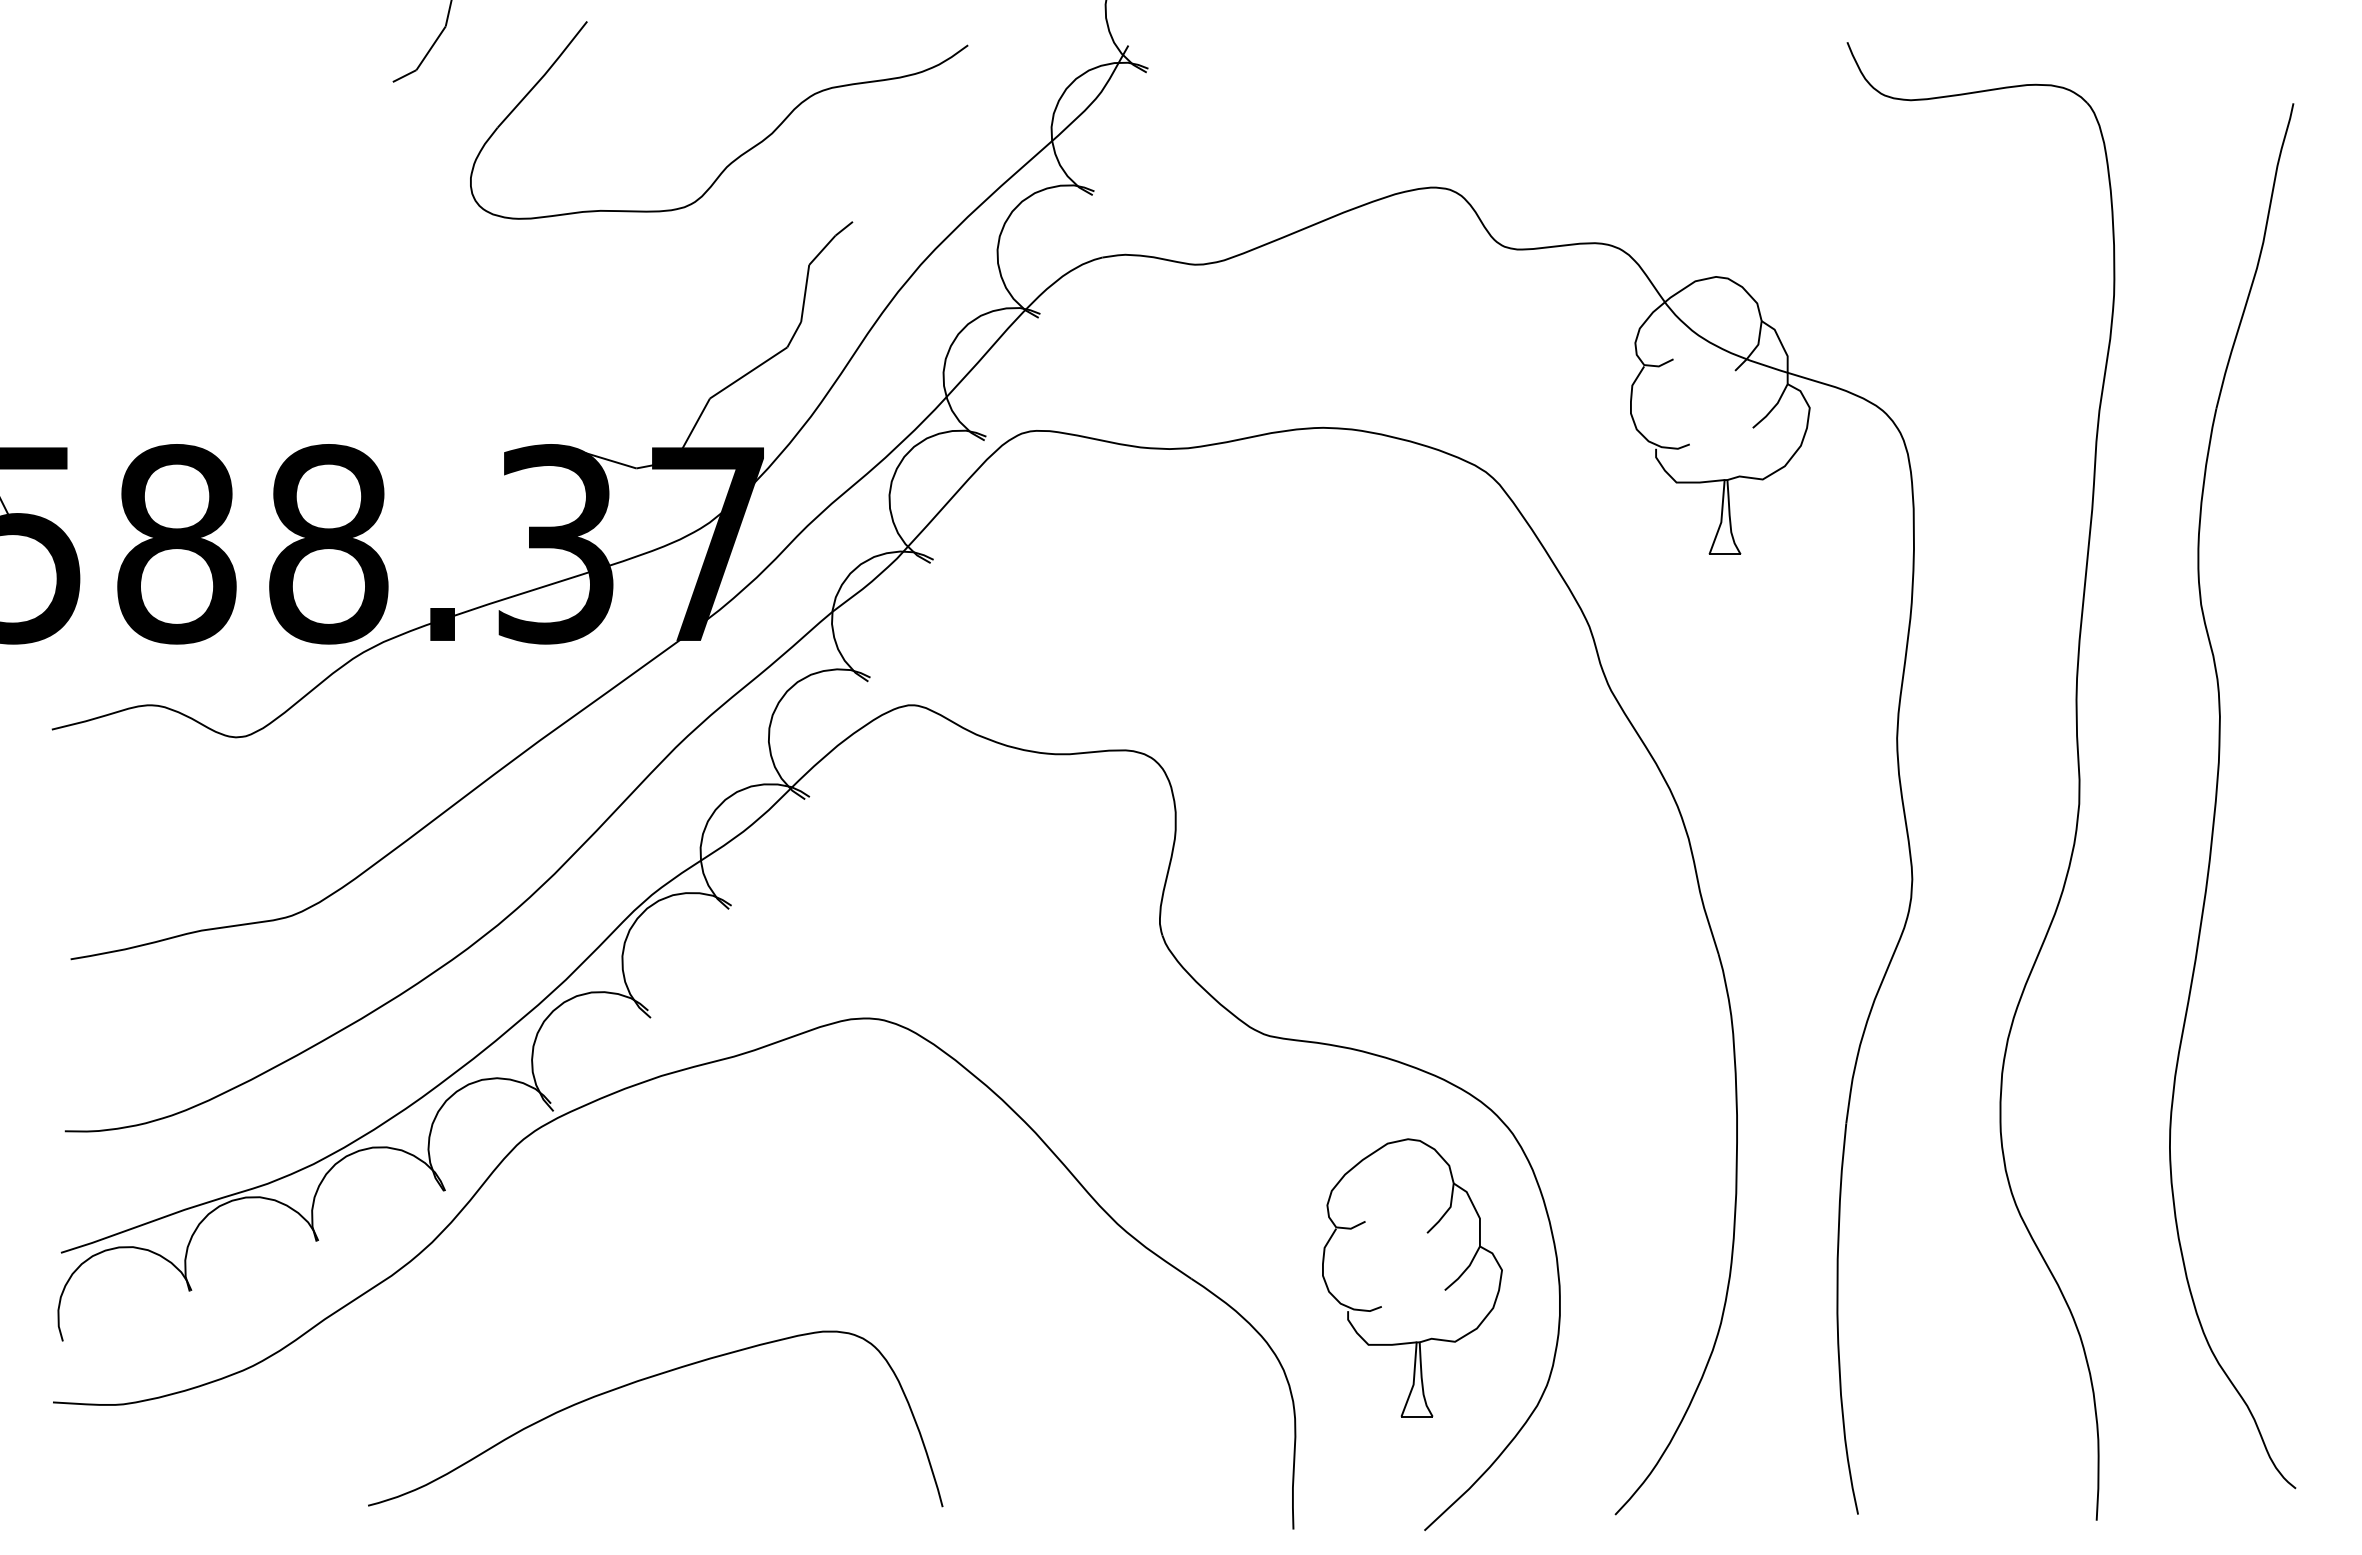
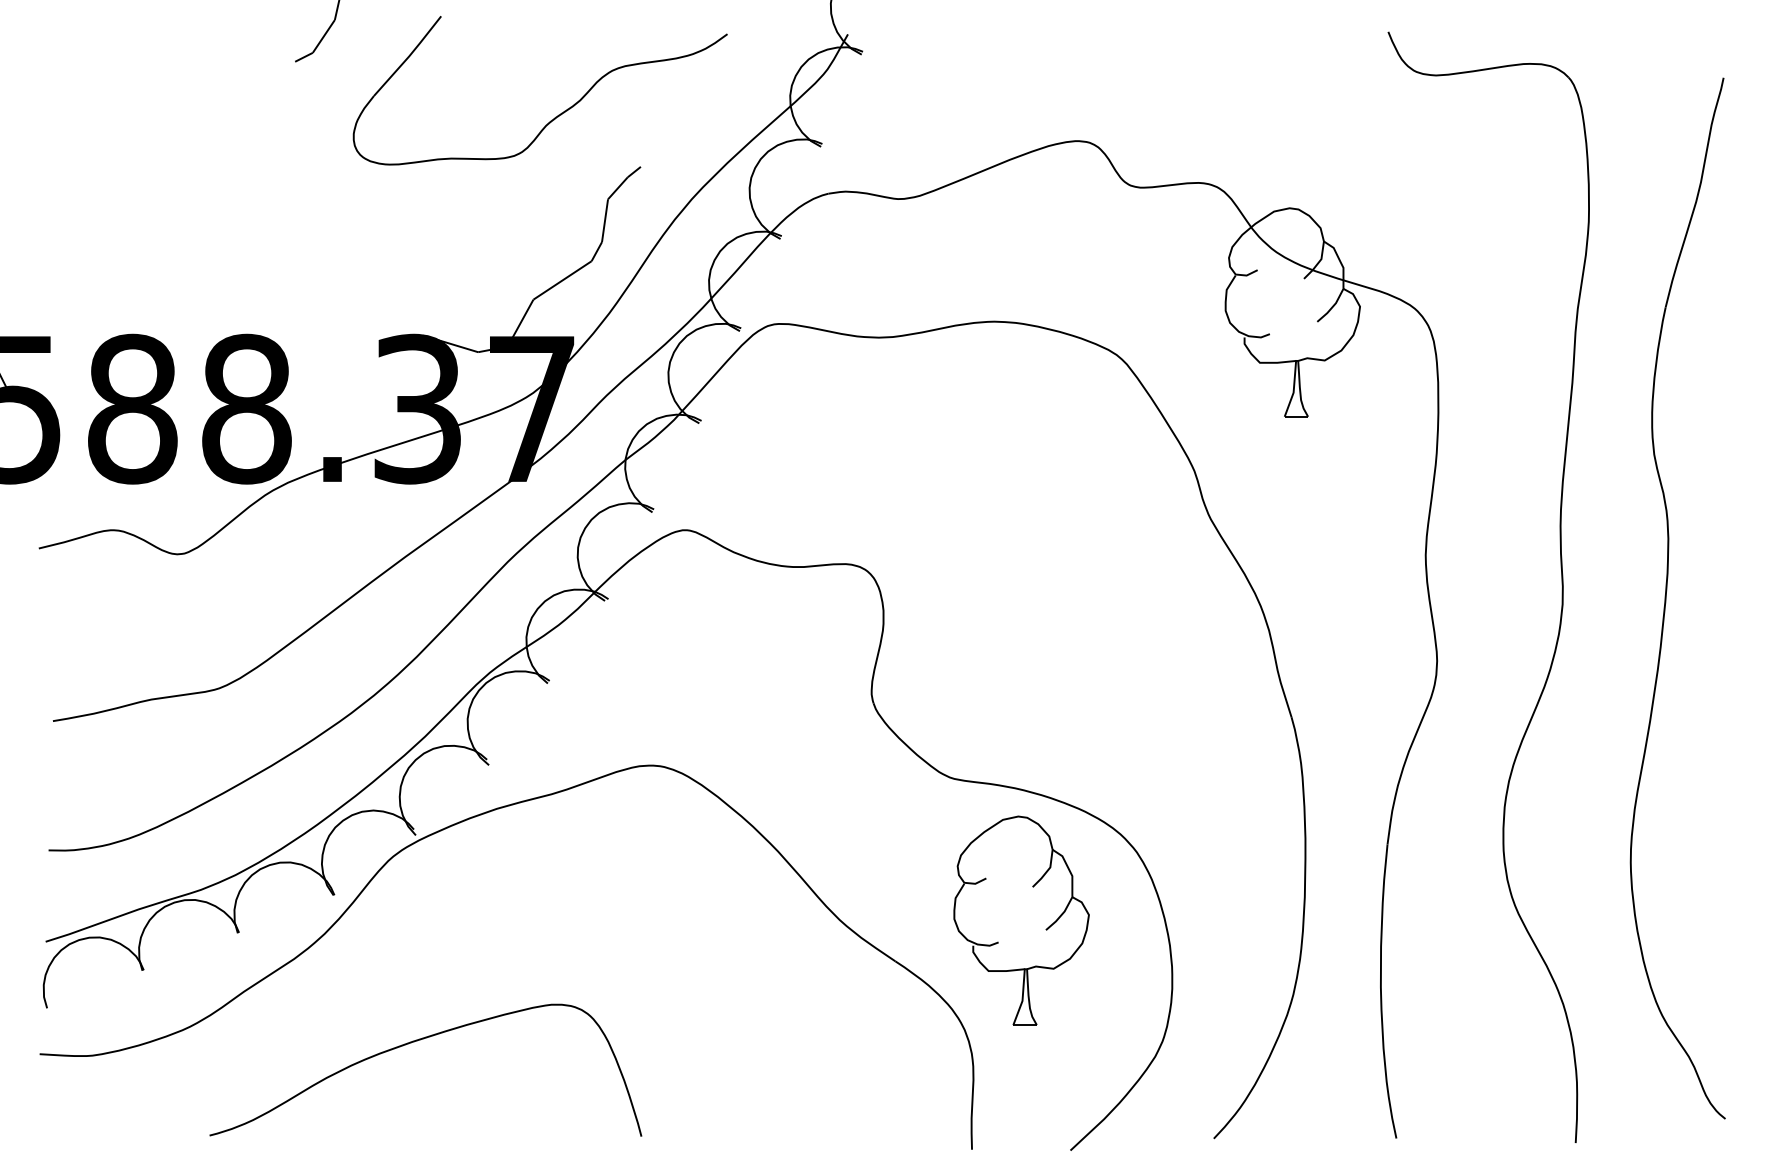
part: (1444, 1289) -> (1045, 929), moved
curve: (643, 1380) -> (416, 1041), moved

